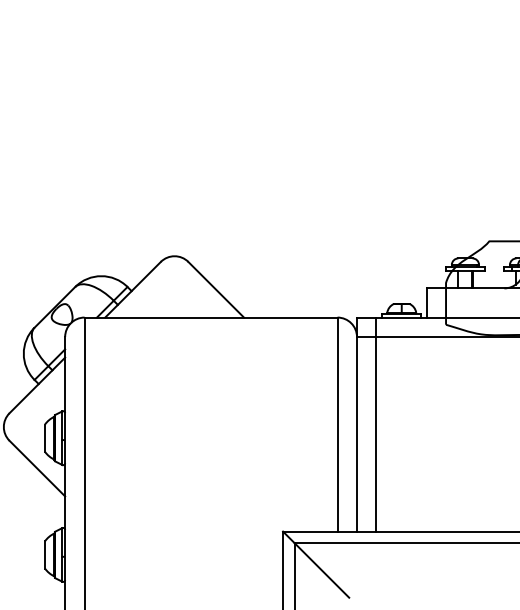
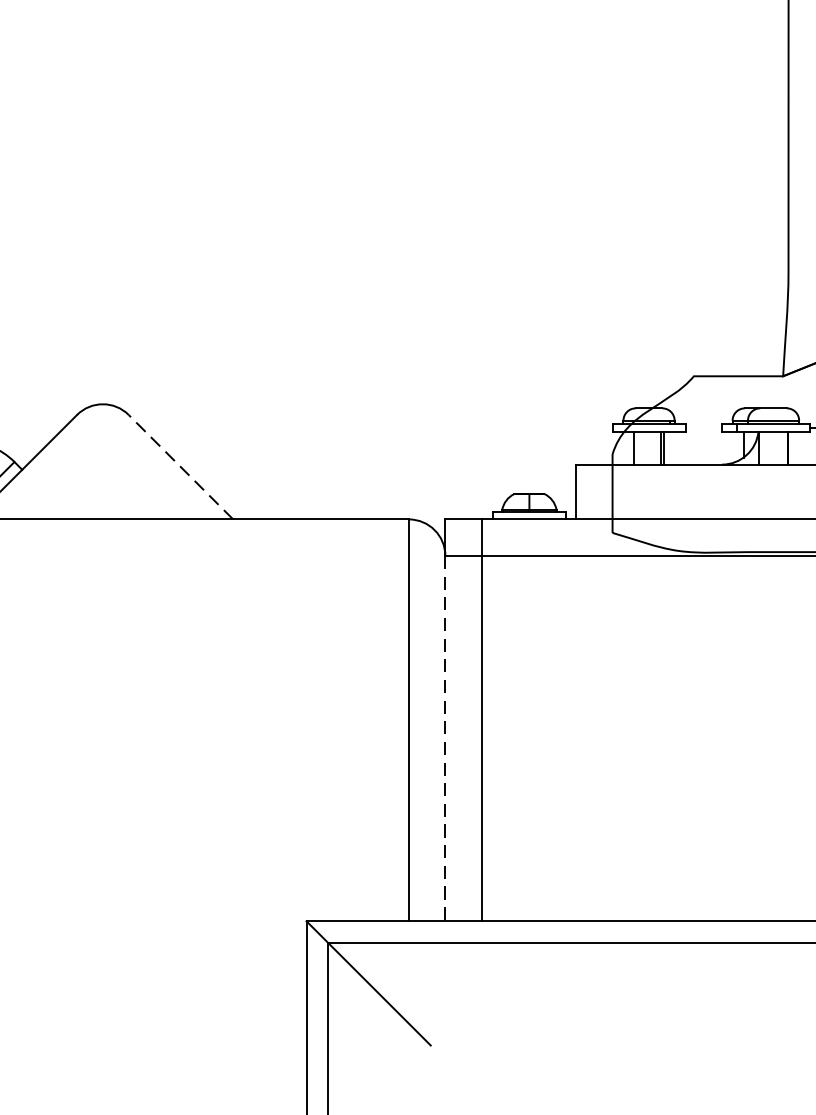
line: (215, 289) -> (179, 466), solid -> dashed
line: (356, 434) -> (444, 738), solid -> dashed

